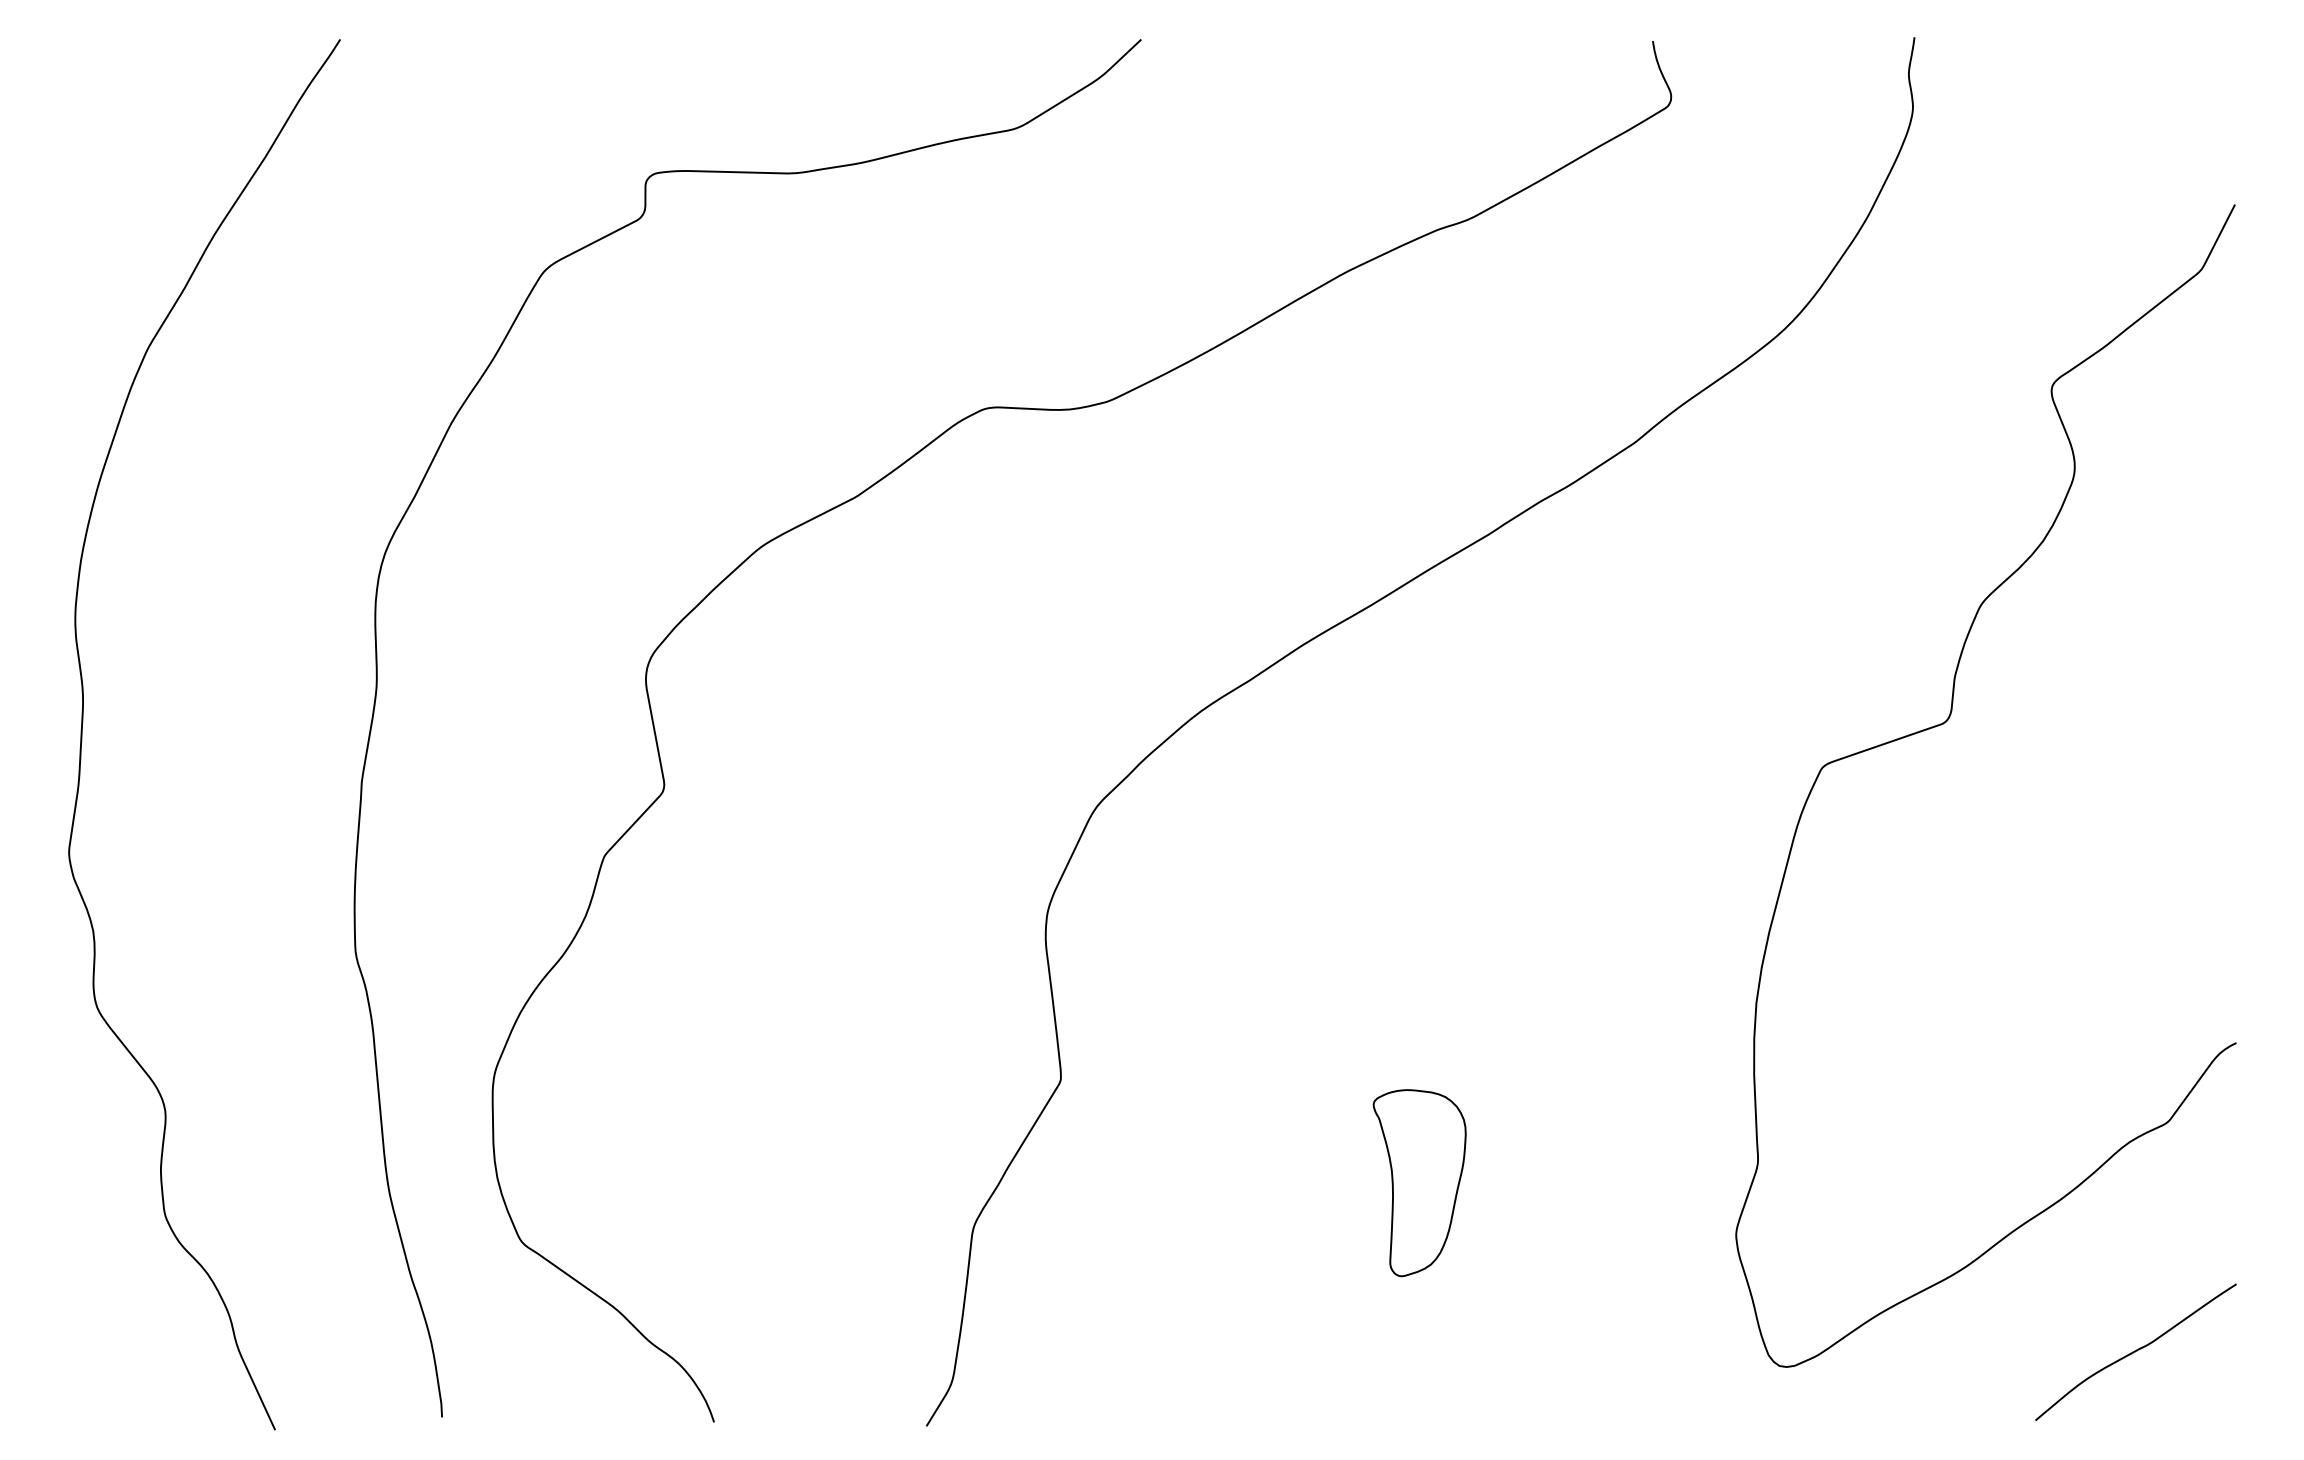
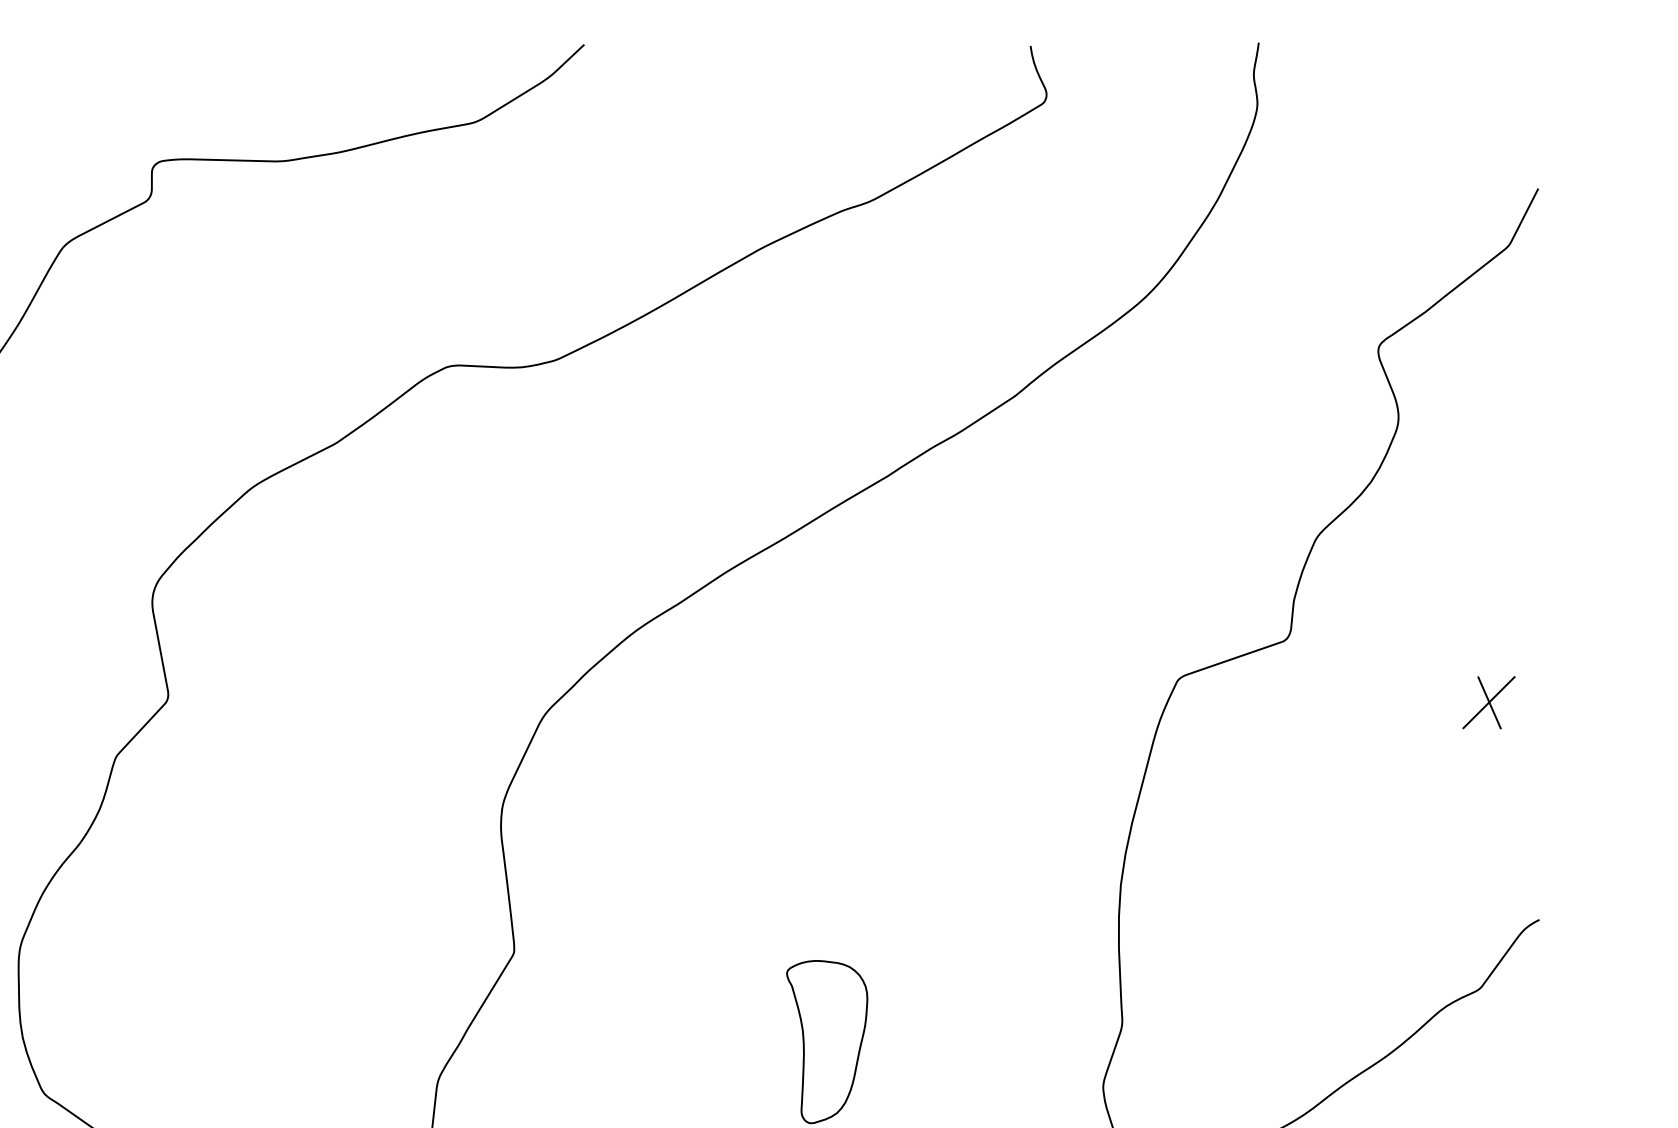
part: (2178, 793) -> (1489, 702), added

